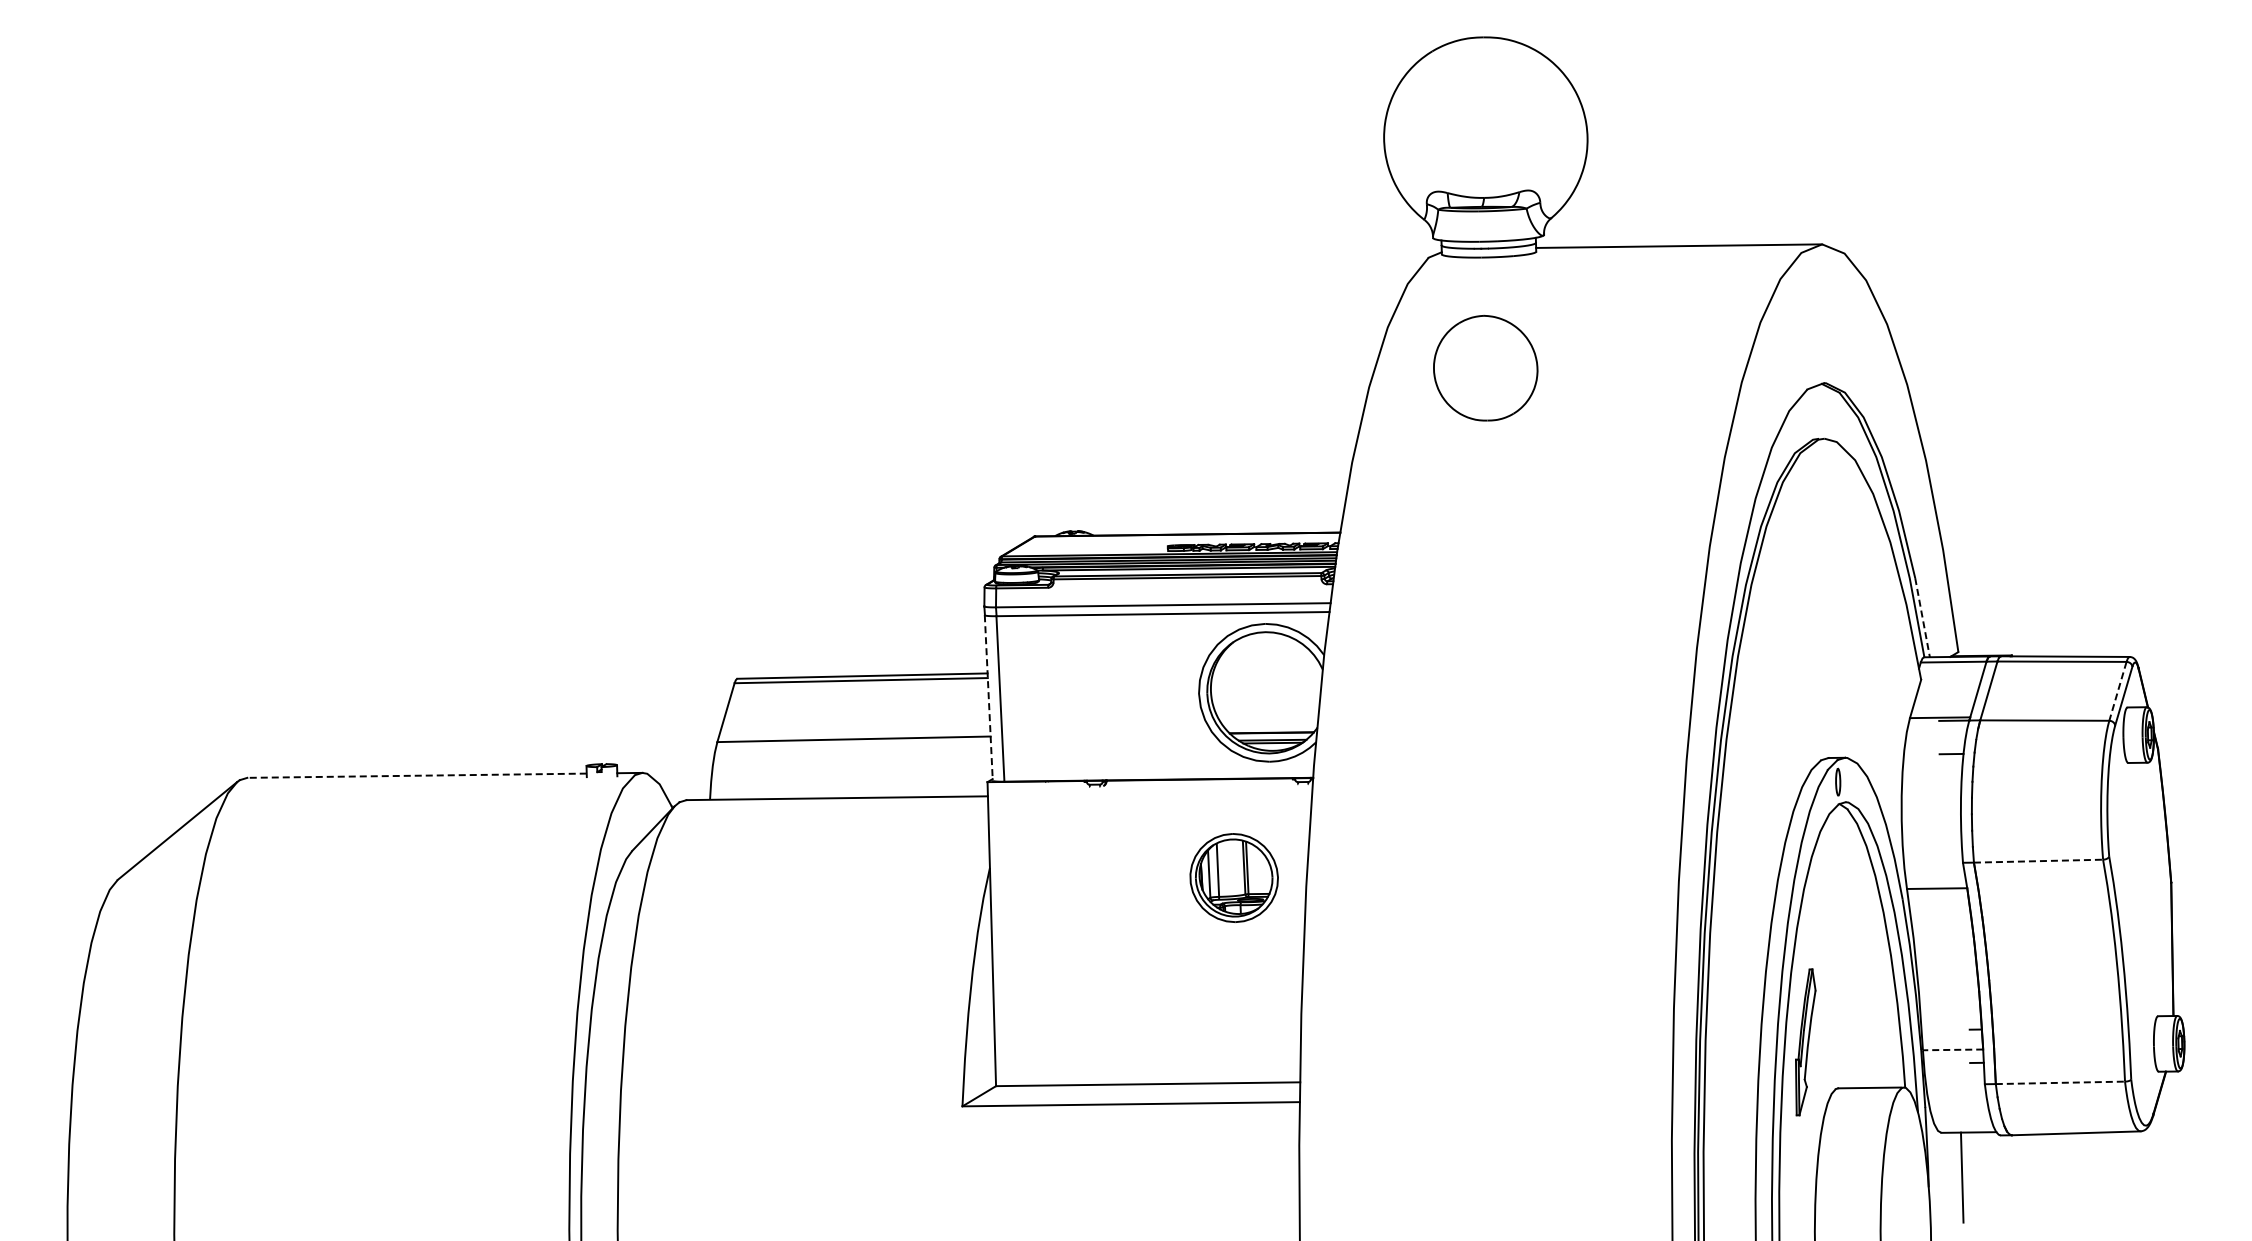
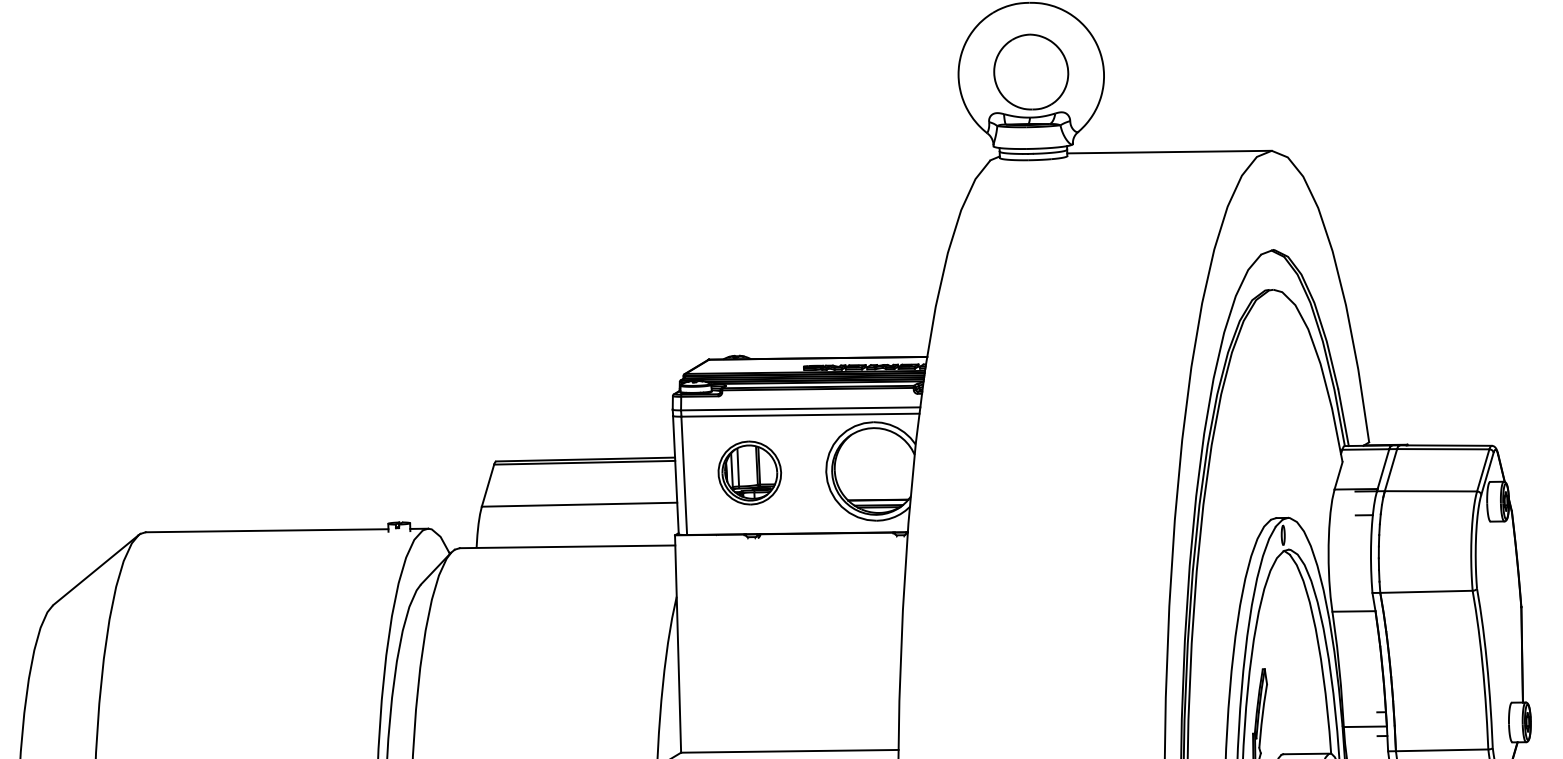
part: (1485, 368) -> (1031, 72), moved
line: (1922, 618) -> (1343, 418), dashed -> solid
line: (2117, 691) -> (1482, 470), dashed -> solid
line: (988, 698) -> (675, 475), dashed -> solid
line: (417, 775) -> (267, 530), dashed -> solid
line: (2038, 861) -> (1426, 592), dashed -> solid
part: (1233, 877) -> (749, 472), moved
line: (1952, 1049) -> (1364, 726), dashed -> solid
line: (2060, 1082) -> (1442, 750), dashed -> solid

